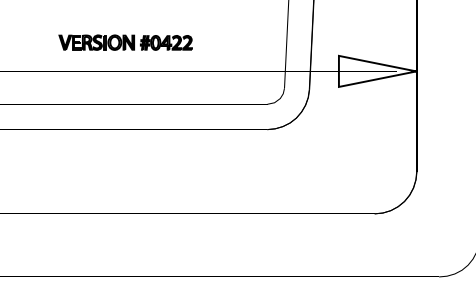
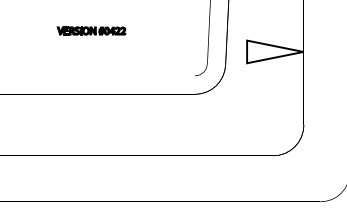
part: (125, 42) -> (91, 30), size x0.7

